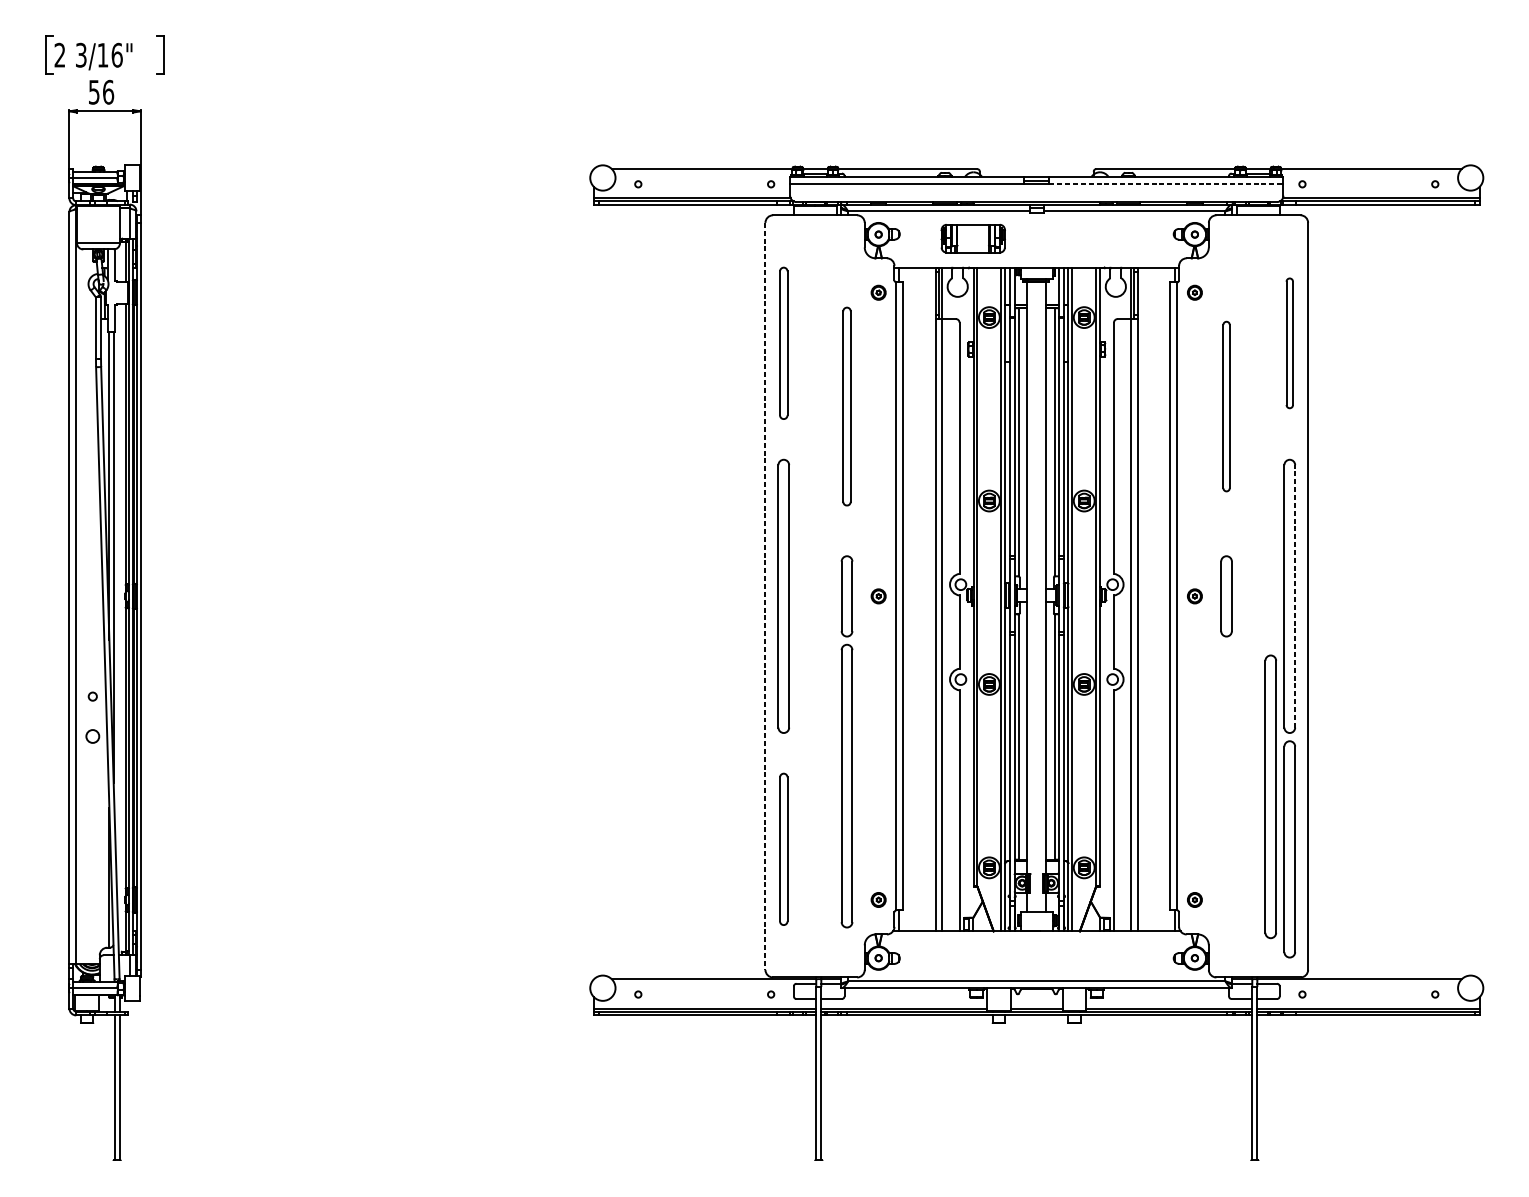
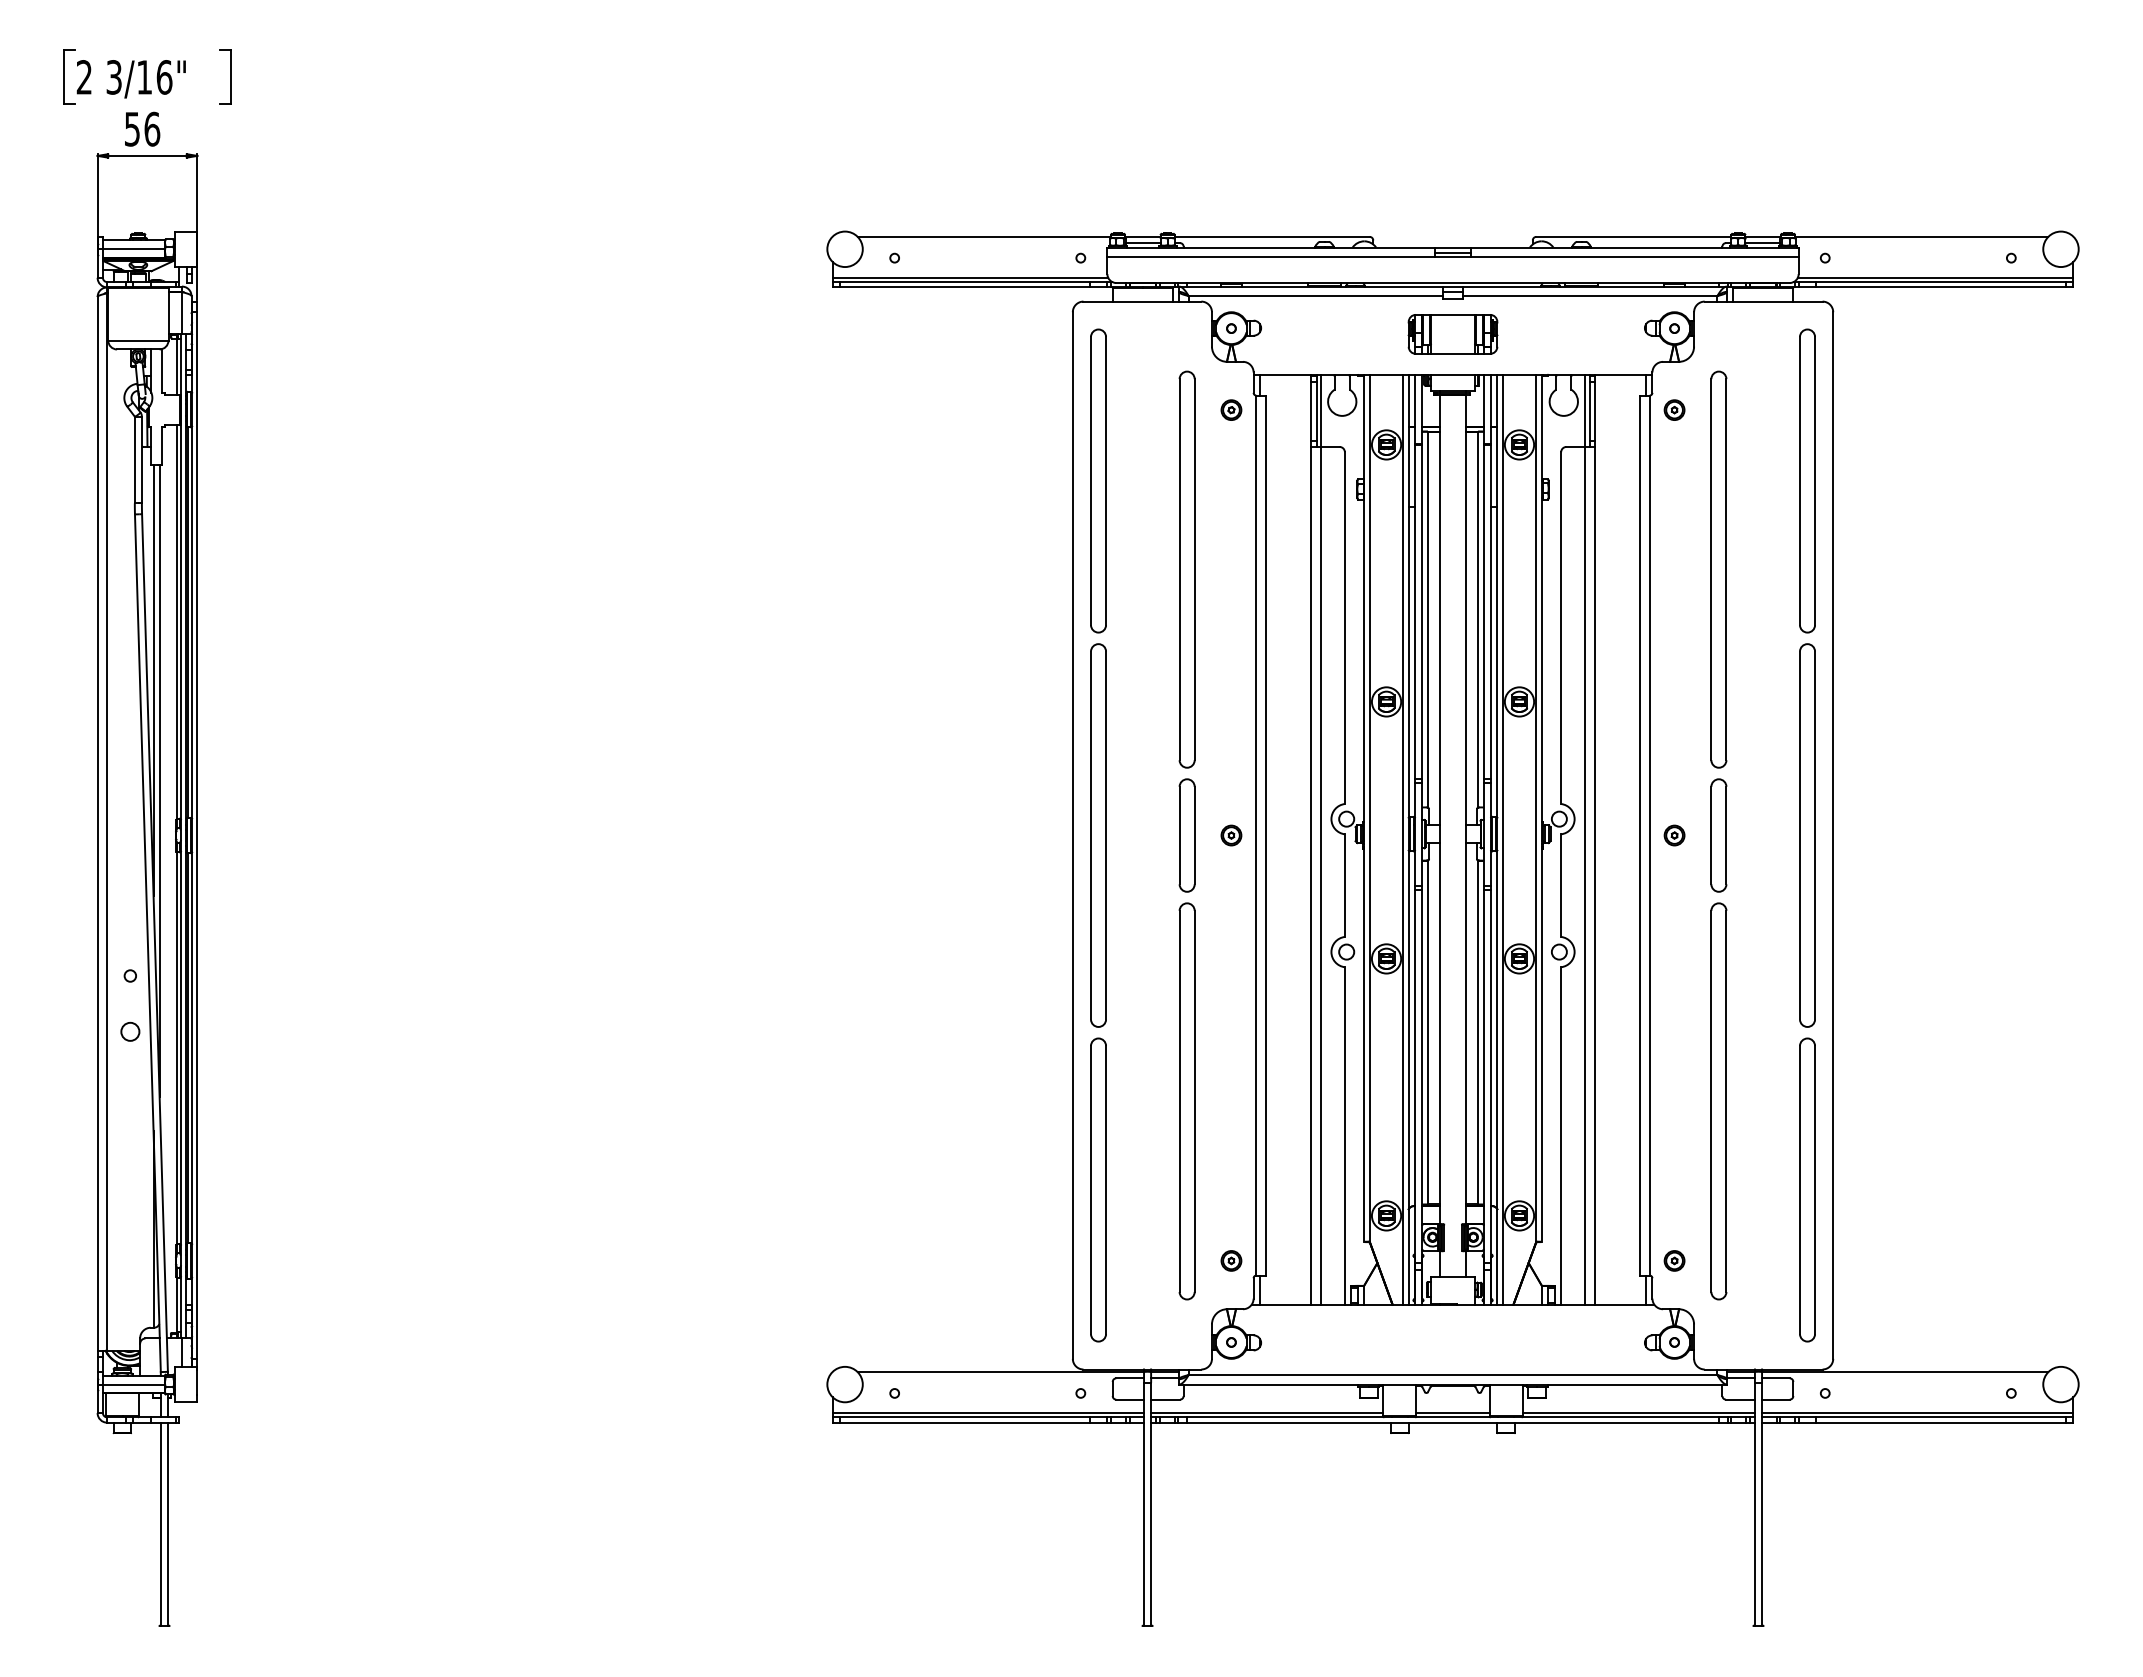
line: (1166, 183) -> (1634, 257), dashed -> solid
part: (972, 238) -> (1452, 334), moved
part: (783, 342) -> (1098, 480), size x1.43
part: (1289, 342) -> (1807, 480), size x1.67
part: (846, 406) -> (1186, 569), size x1.43
part: (1226, 406) -> (1718, 569), size x1.67
line: (1295, 596) -> (1815, 835), dashed -> solid
line: (765, 597) -> (1072, 836), dashed -> solid
part: (1270, 796) -> (1718, 1101), moved
part: (783, 849) -> (1098, 1189), size x1.43

